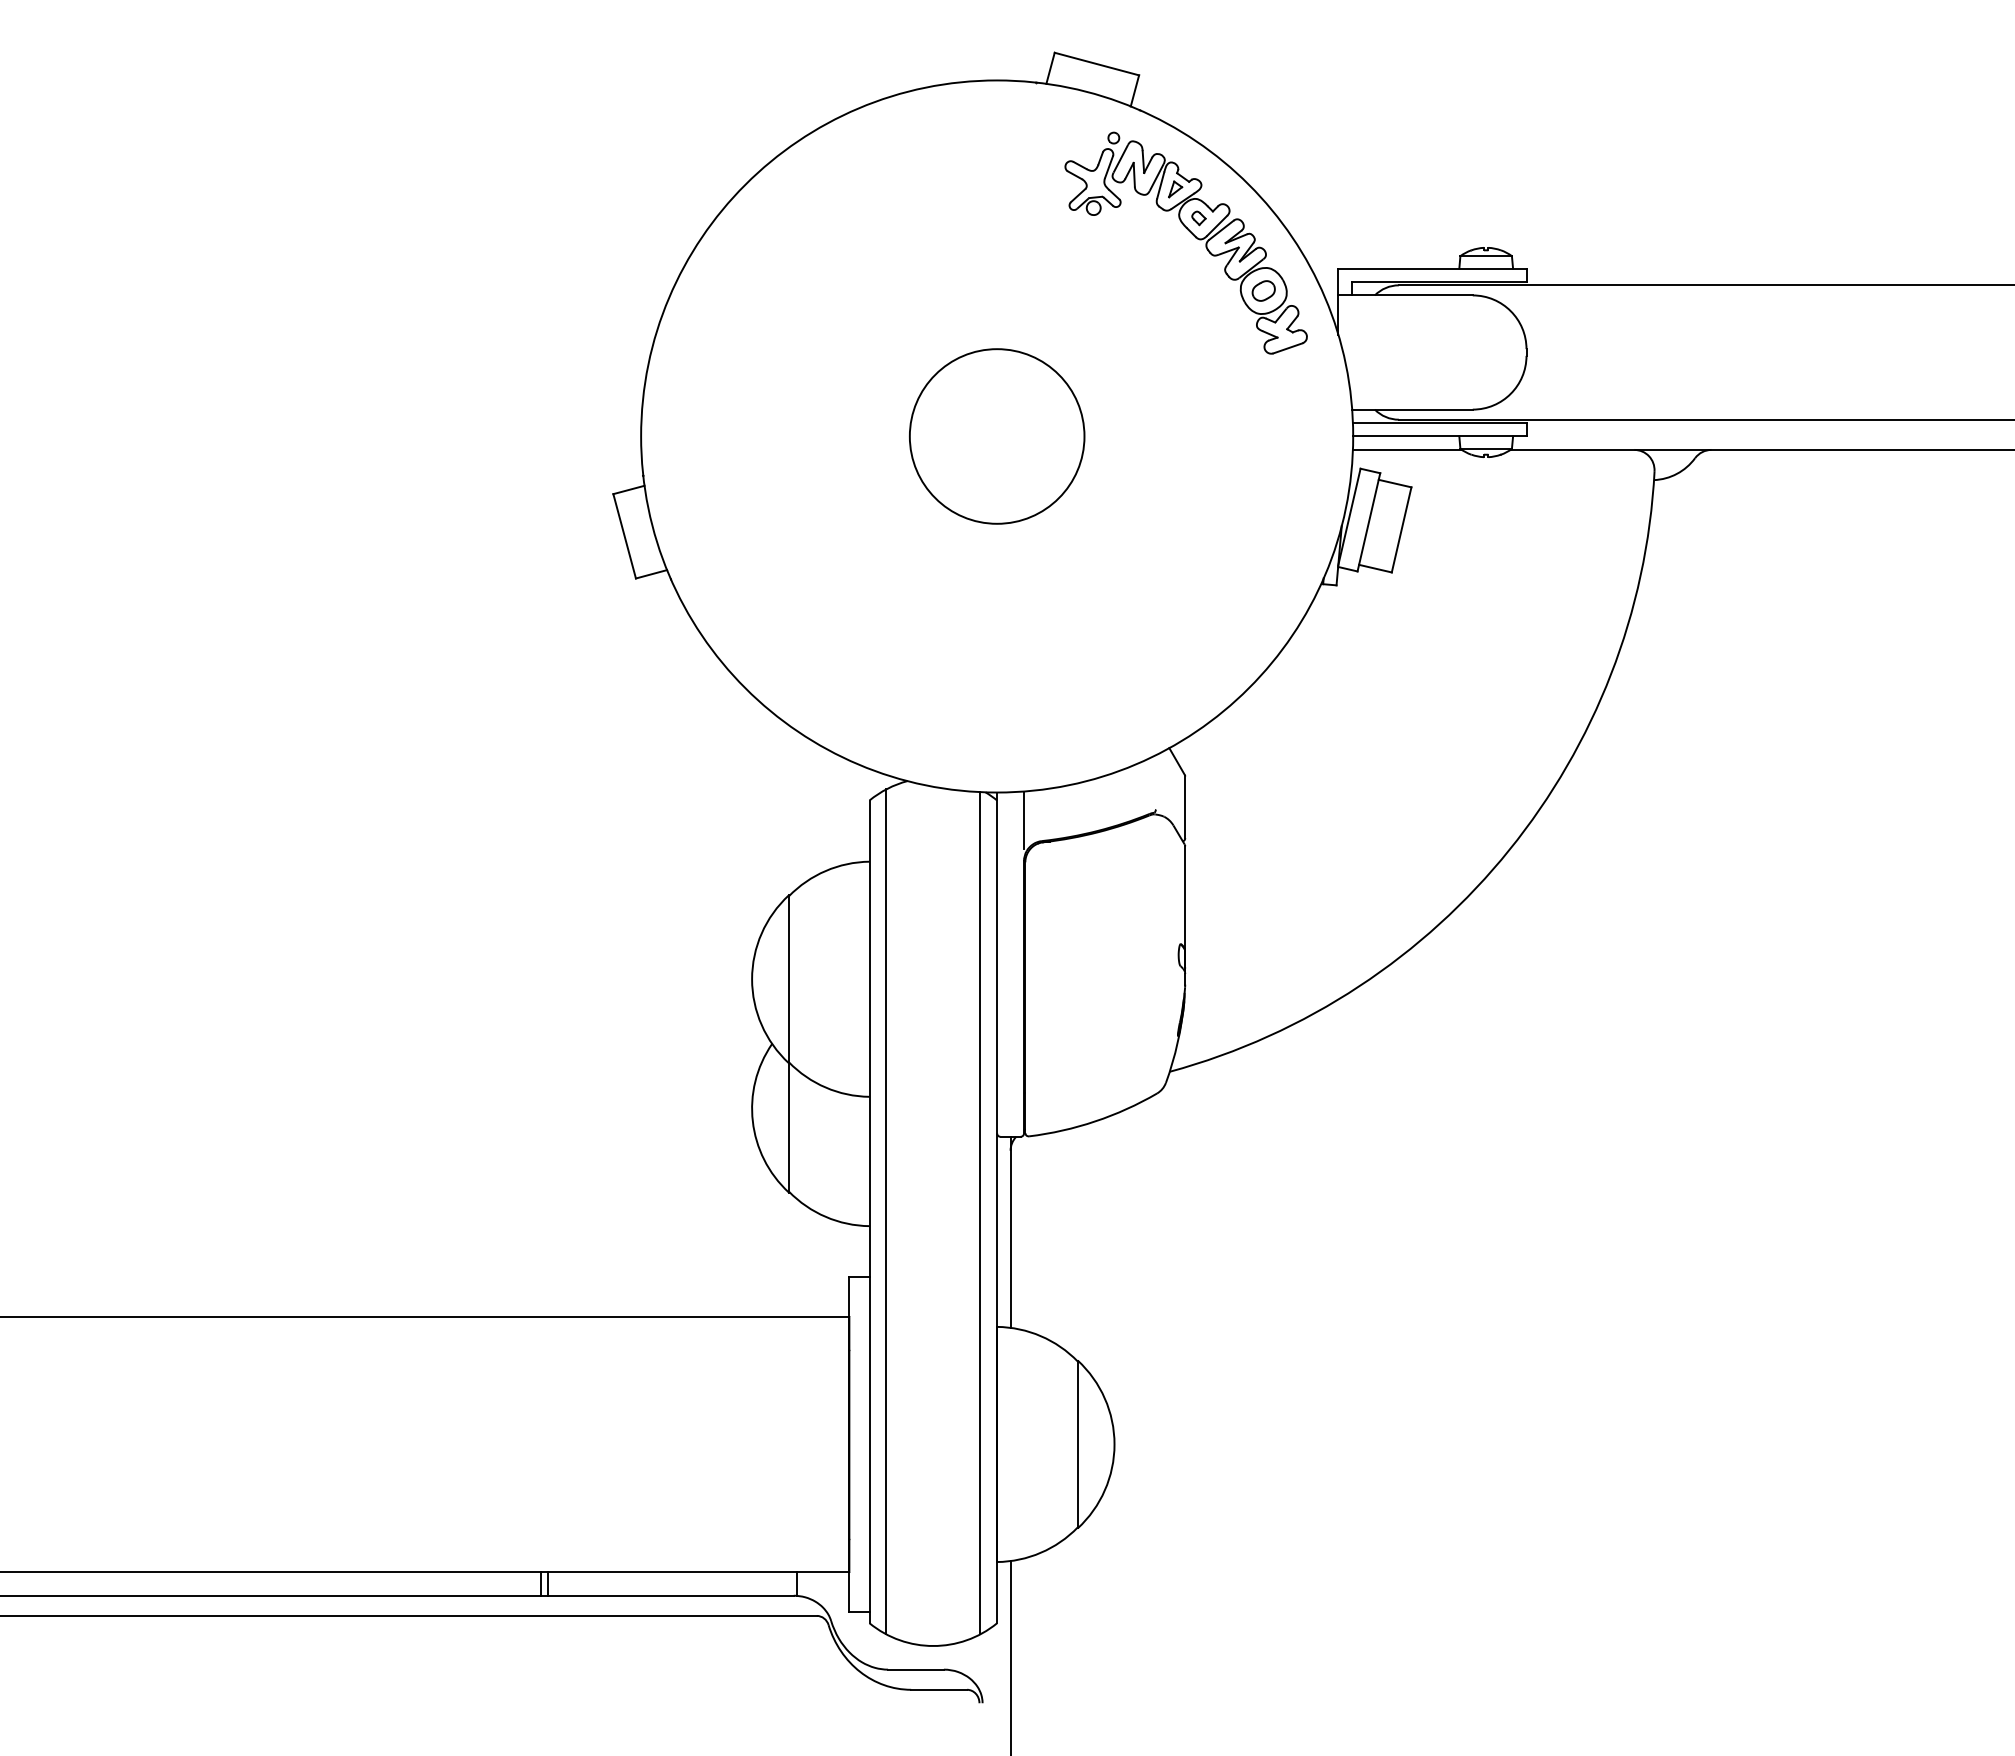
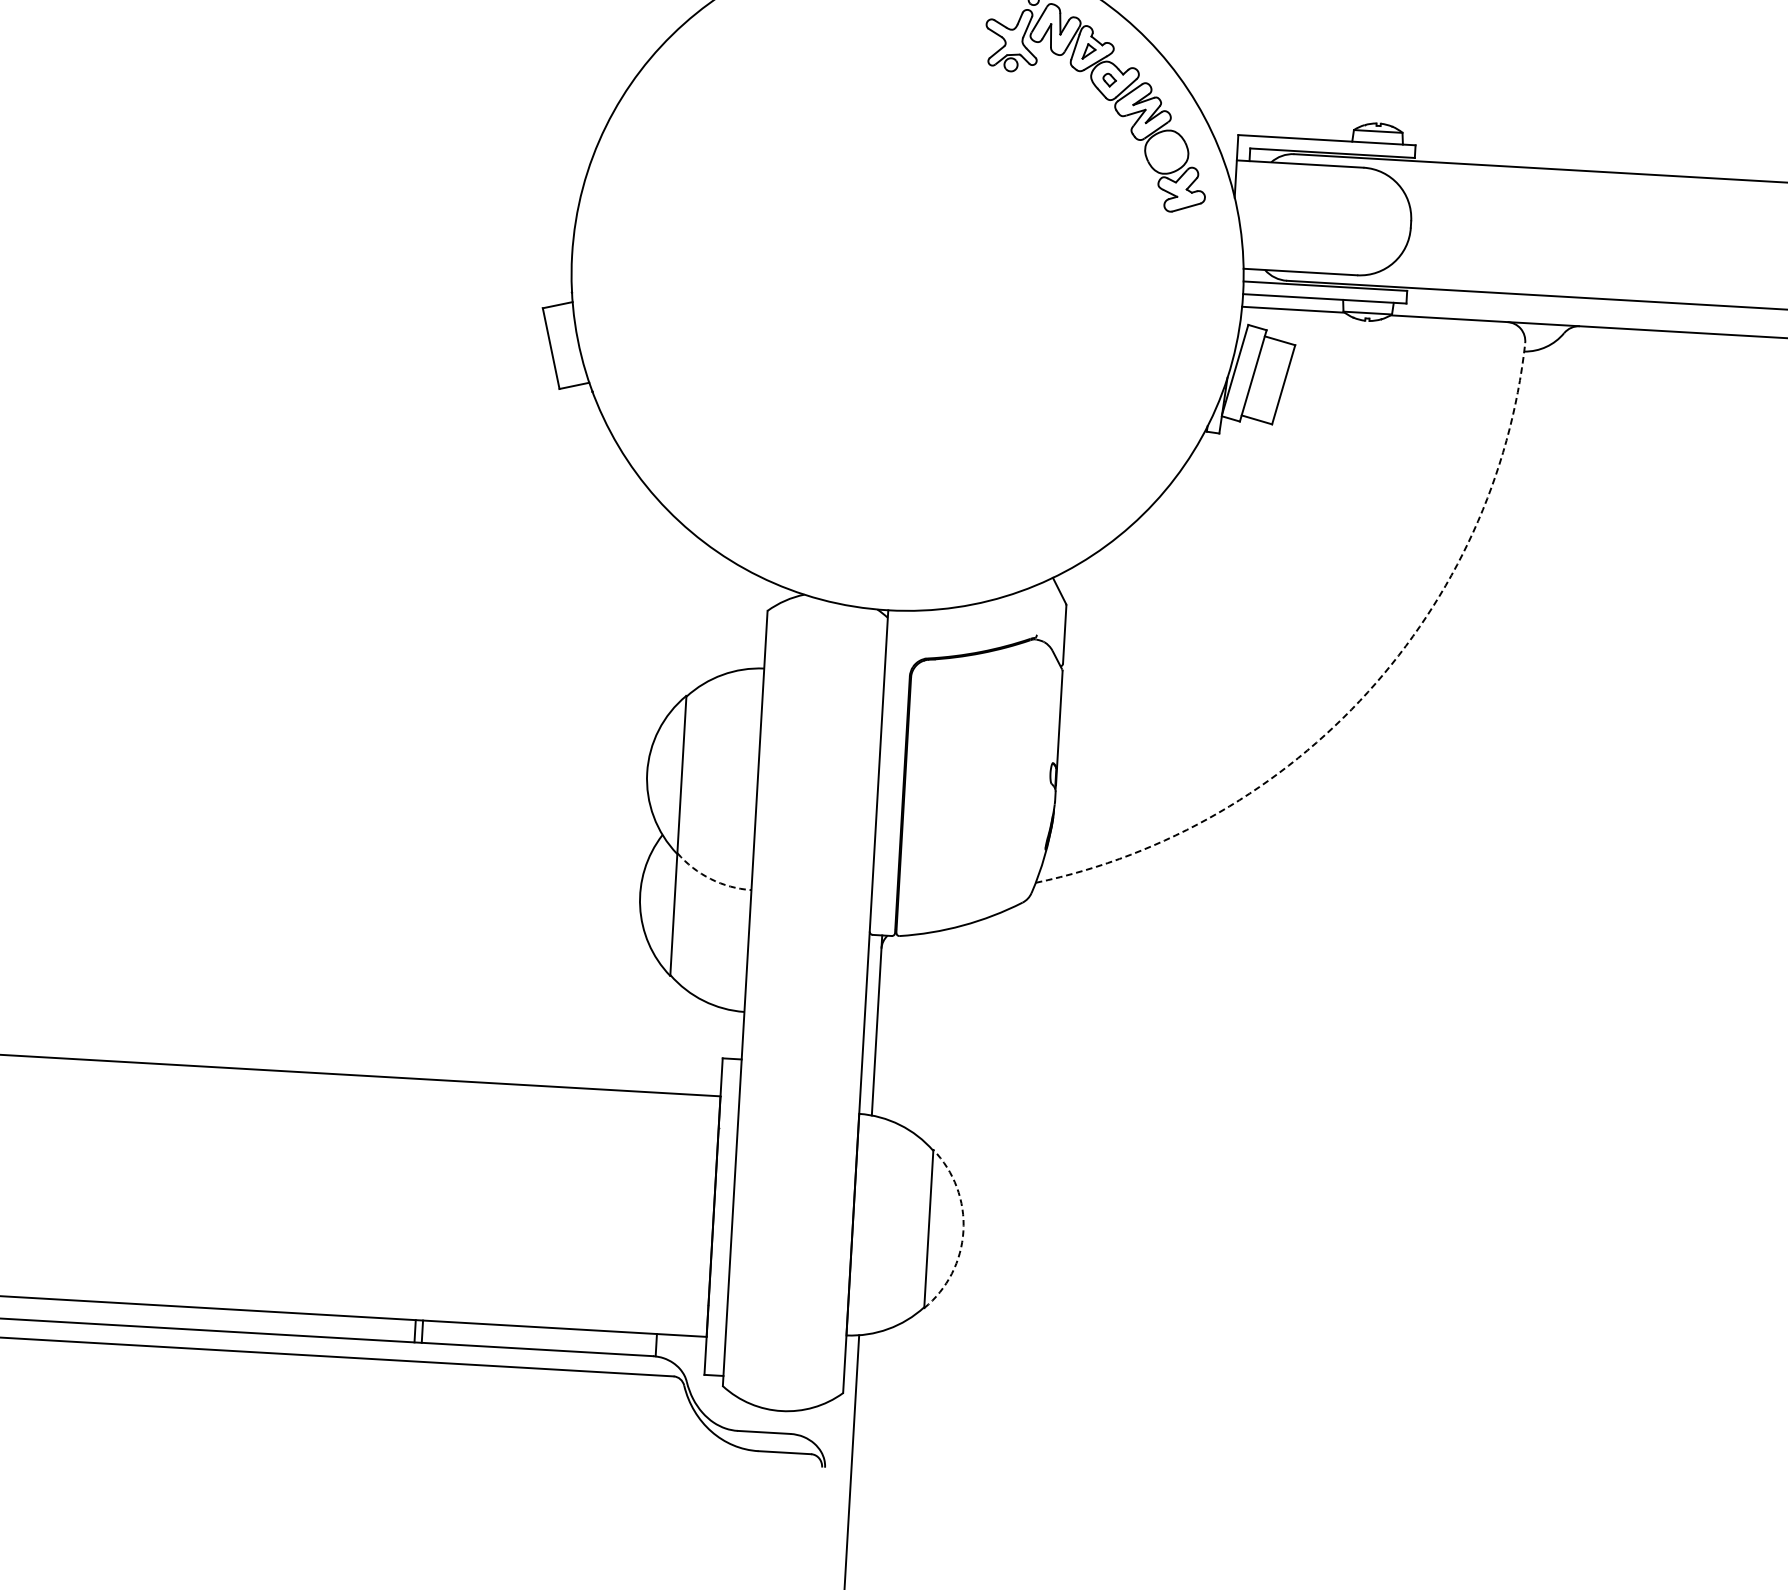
part: (1263, 290) -> (1166, 151), removed
circle: (997, 436) -> (907, 274), removed
line: (1024, 820) -> (912, 638), removed
arc: (1509, 849) -> (1367, 691), solid -> dashed
arc: (825, 1087) -> (710, 878), solid -> dashed
line: (886, 1211) -> (761, 999), removed
line: (980, 1213) -> (849, 1006), removed
arc: (1114, 1444) -> (963, 1231), solid -> dashed

